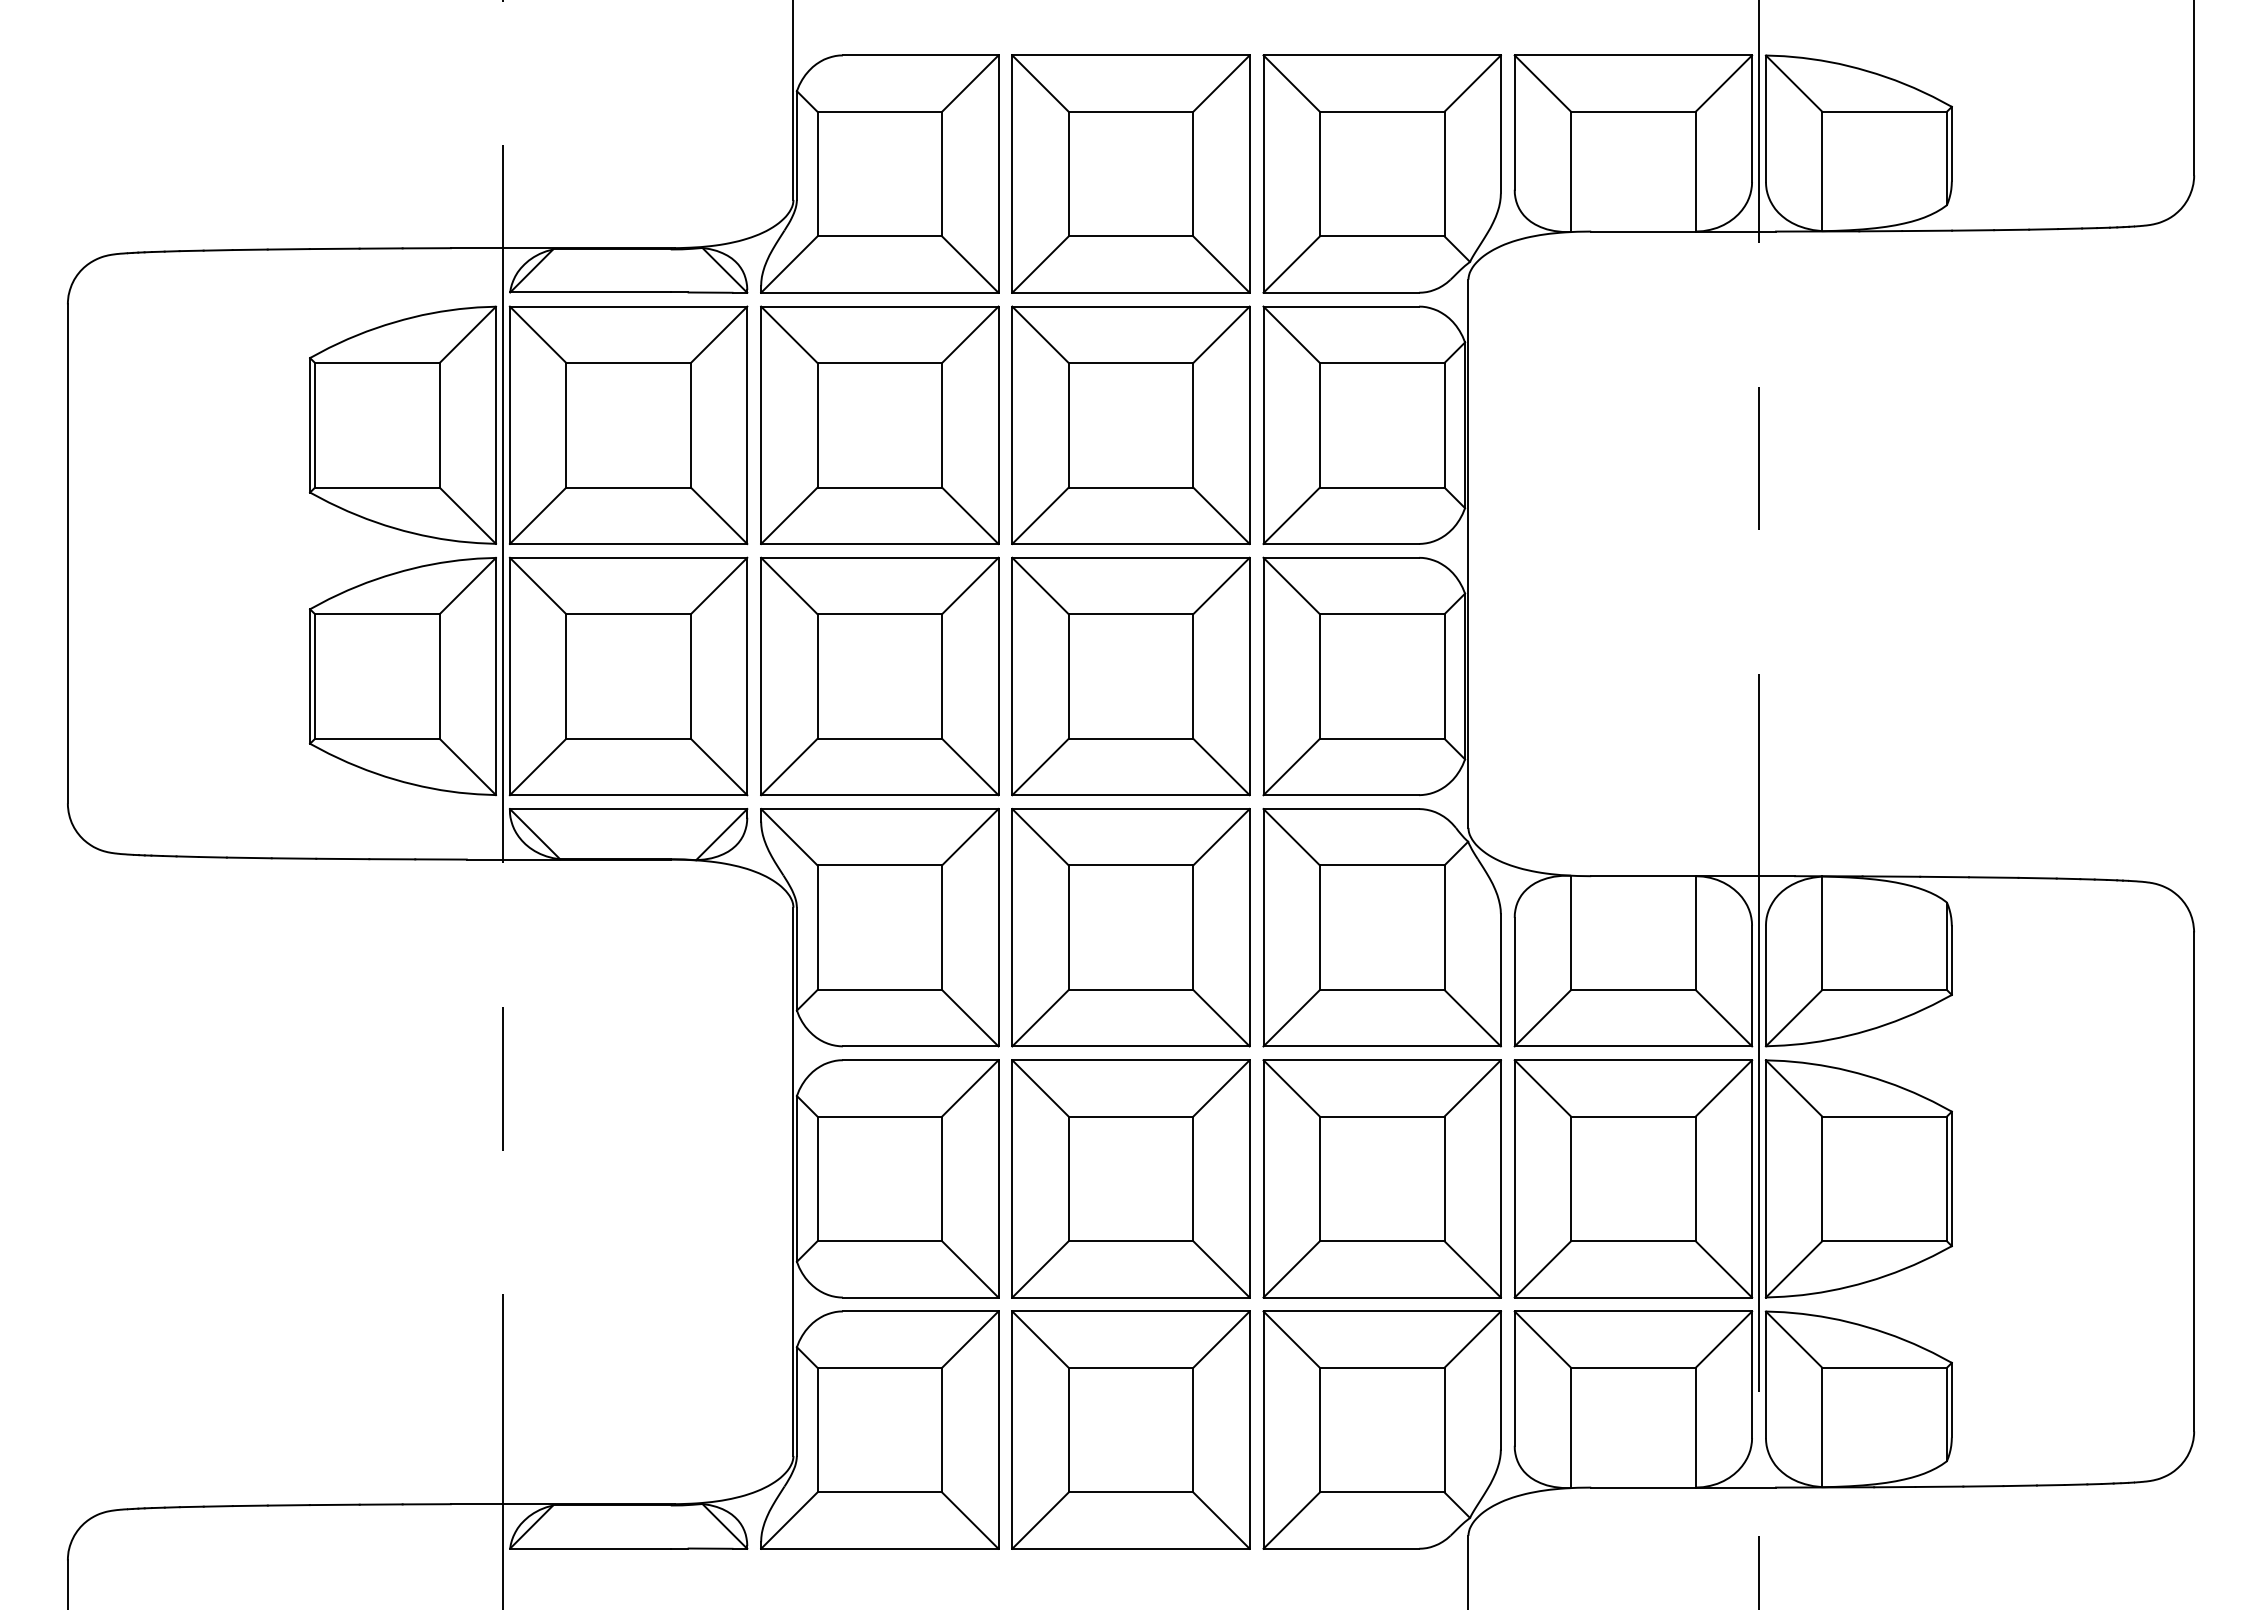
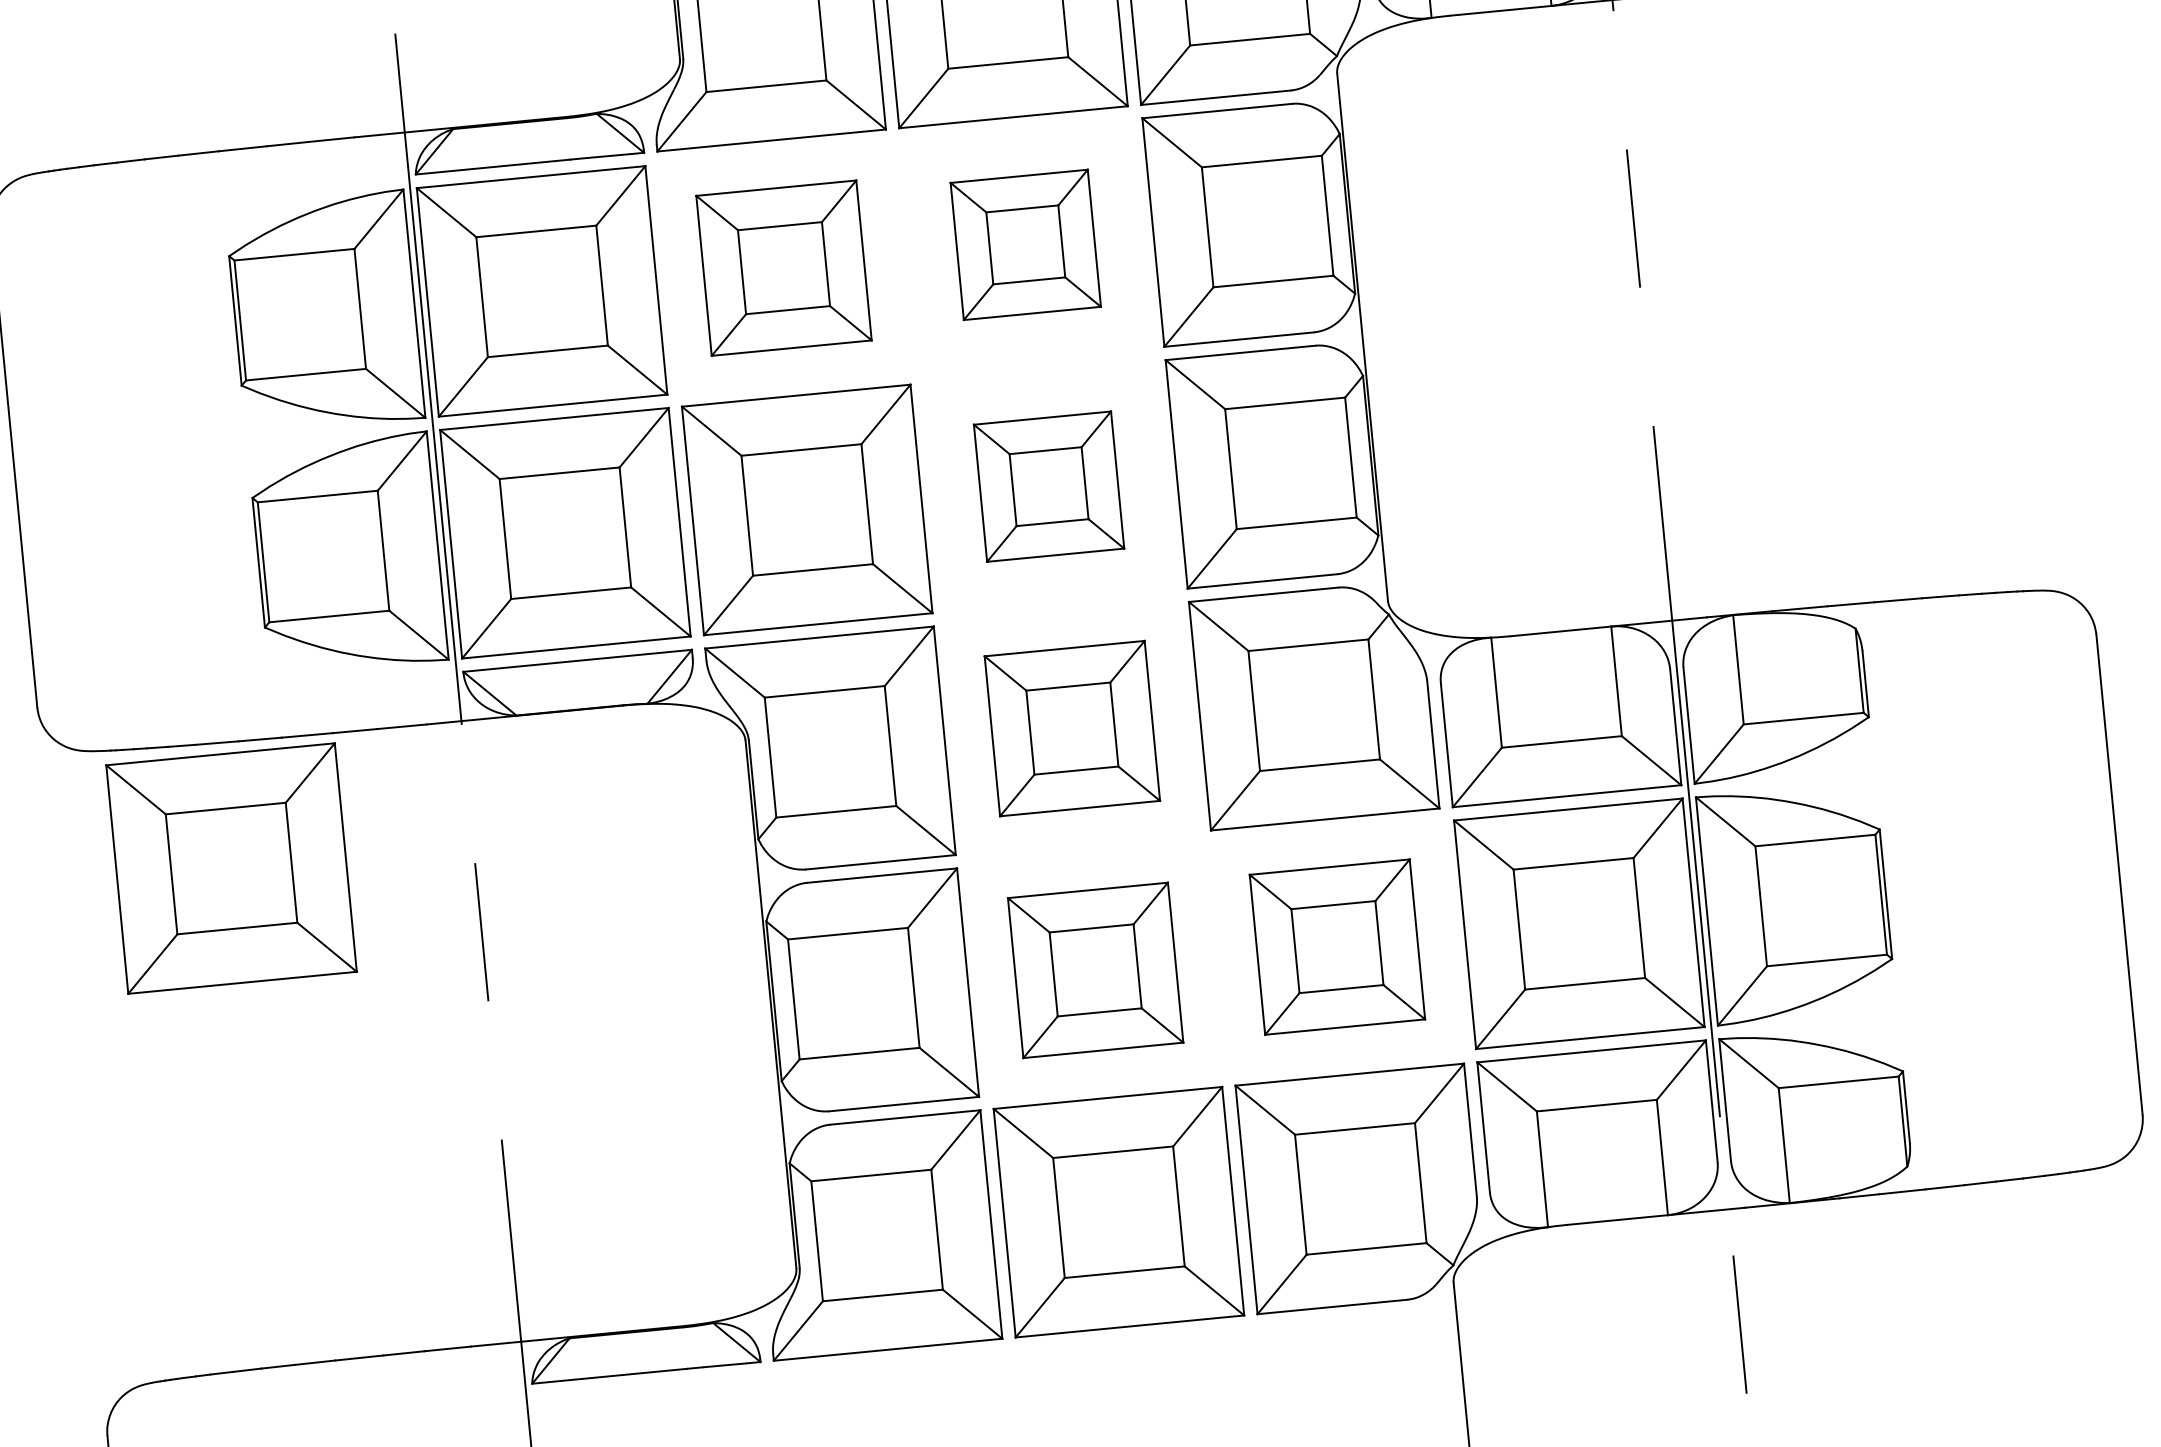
part: (879, 425) -> (783, 268), size x0.7
part: (1130, 425) -> (1025, 245), size x0.6
part: (1130, 676) -> (1048, 486), size x0.6
part: (1130, 927) -> (1071, 728), size x0.7
part: (251, 988) -> (231, 868), added
part: (1130, 1178) -> (1095, 970), size x0.7
part: (1381, 1178) -> (1336, 946), size x0.7

